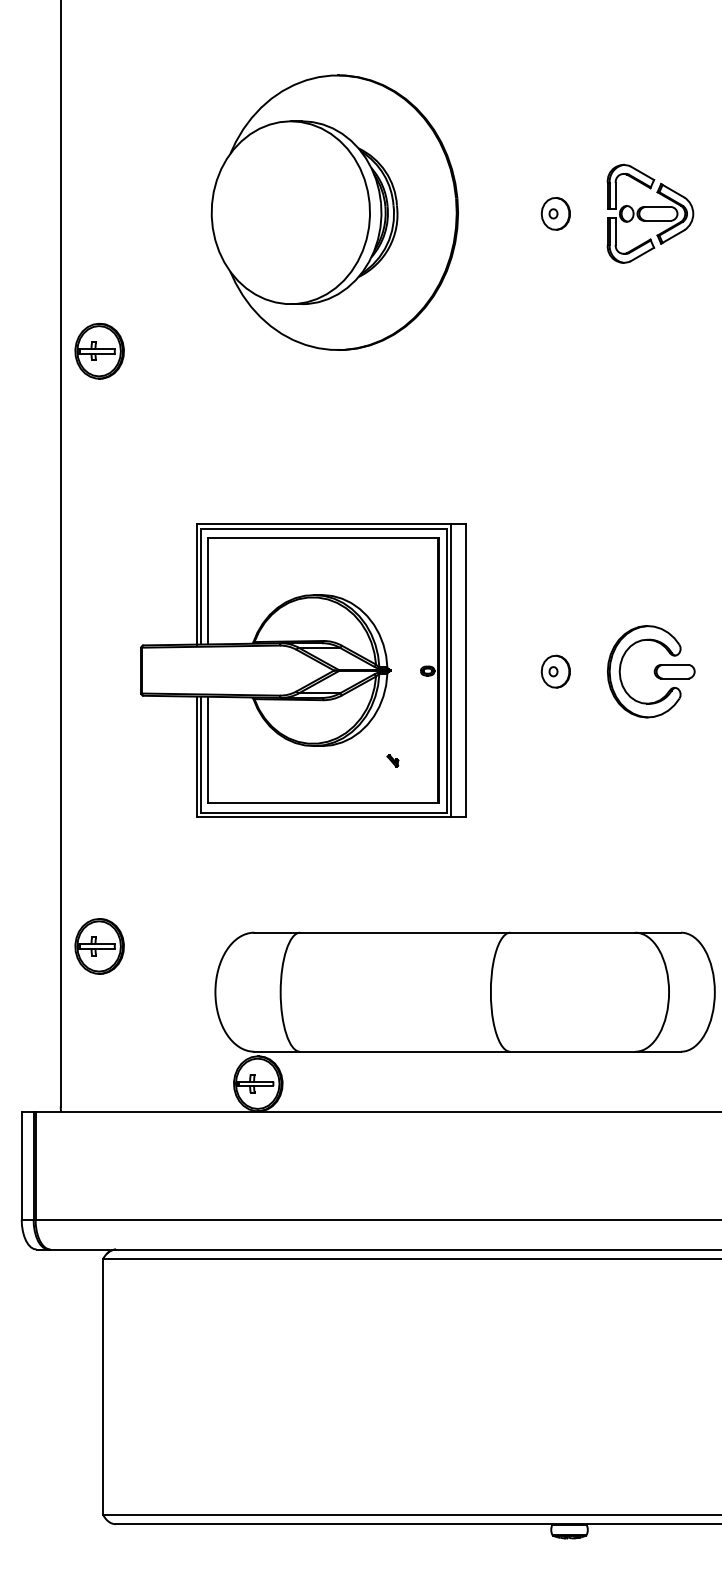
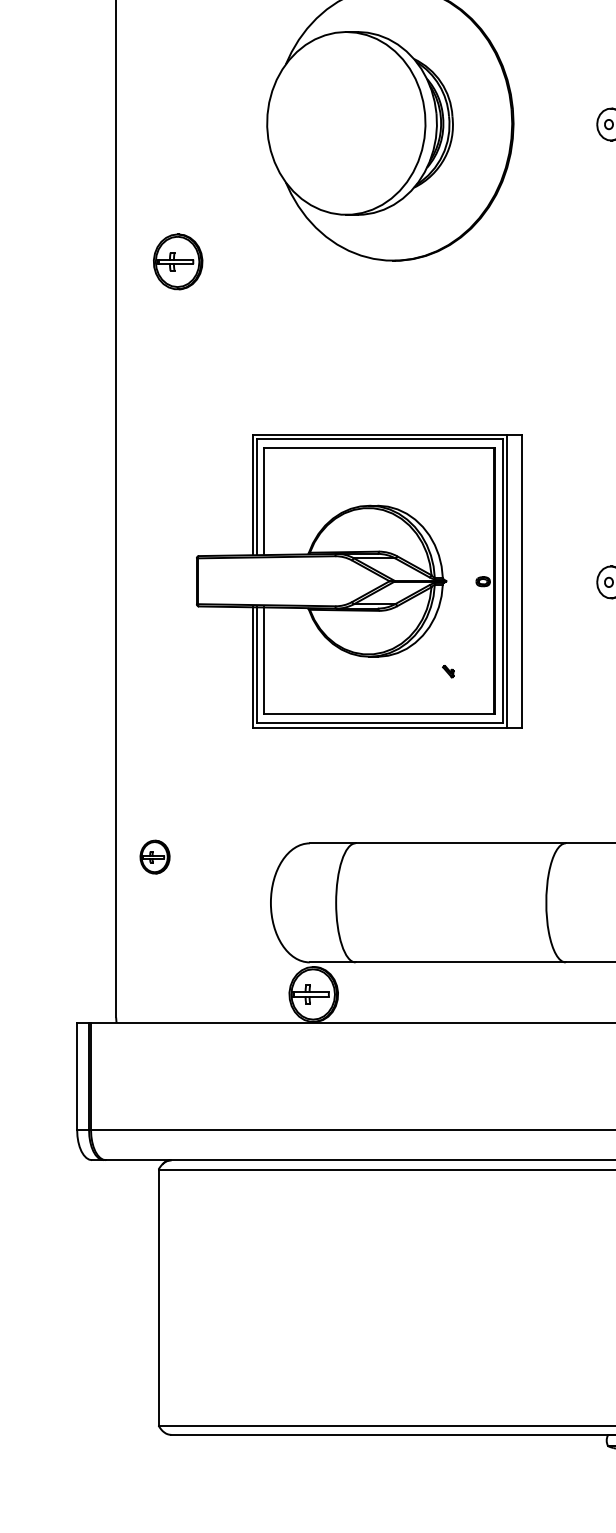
part: (99, 351) -> (177, 262), moved
part: (99, 946) -> (154, 857), size x0.6

